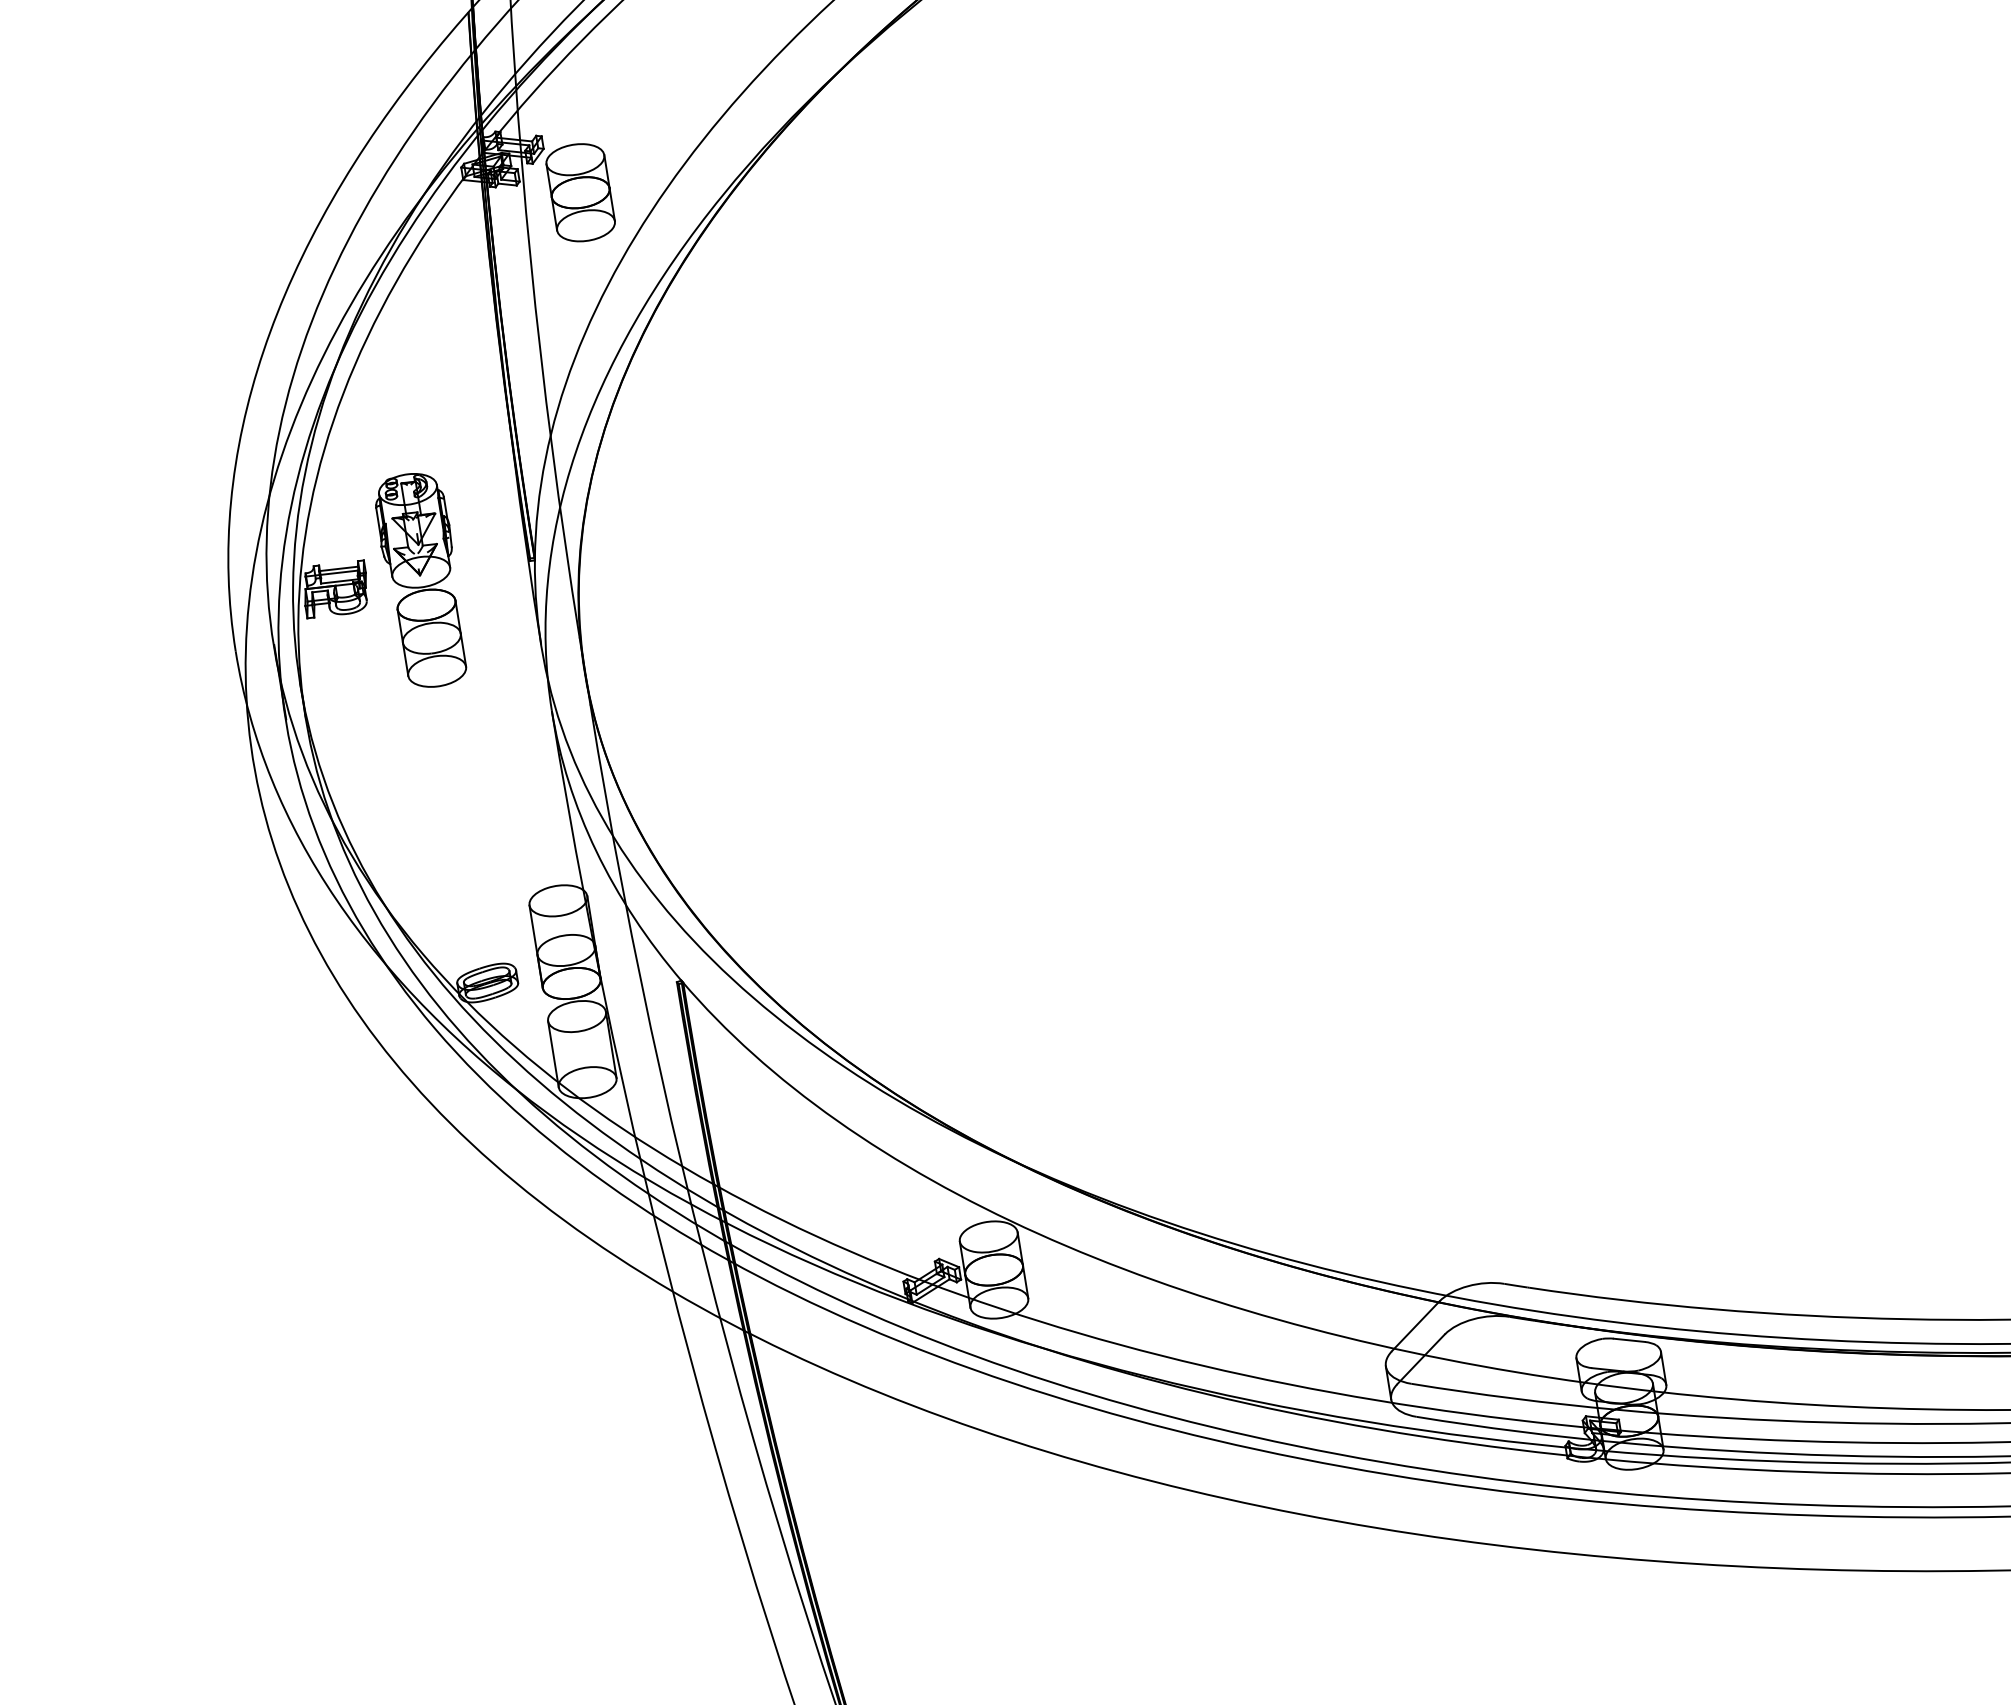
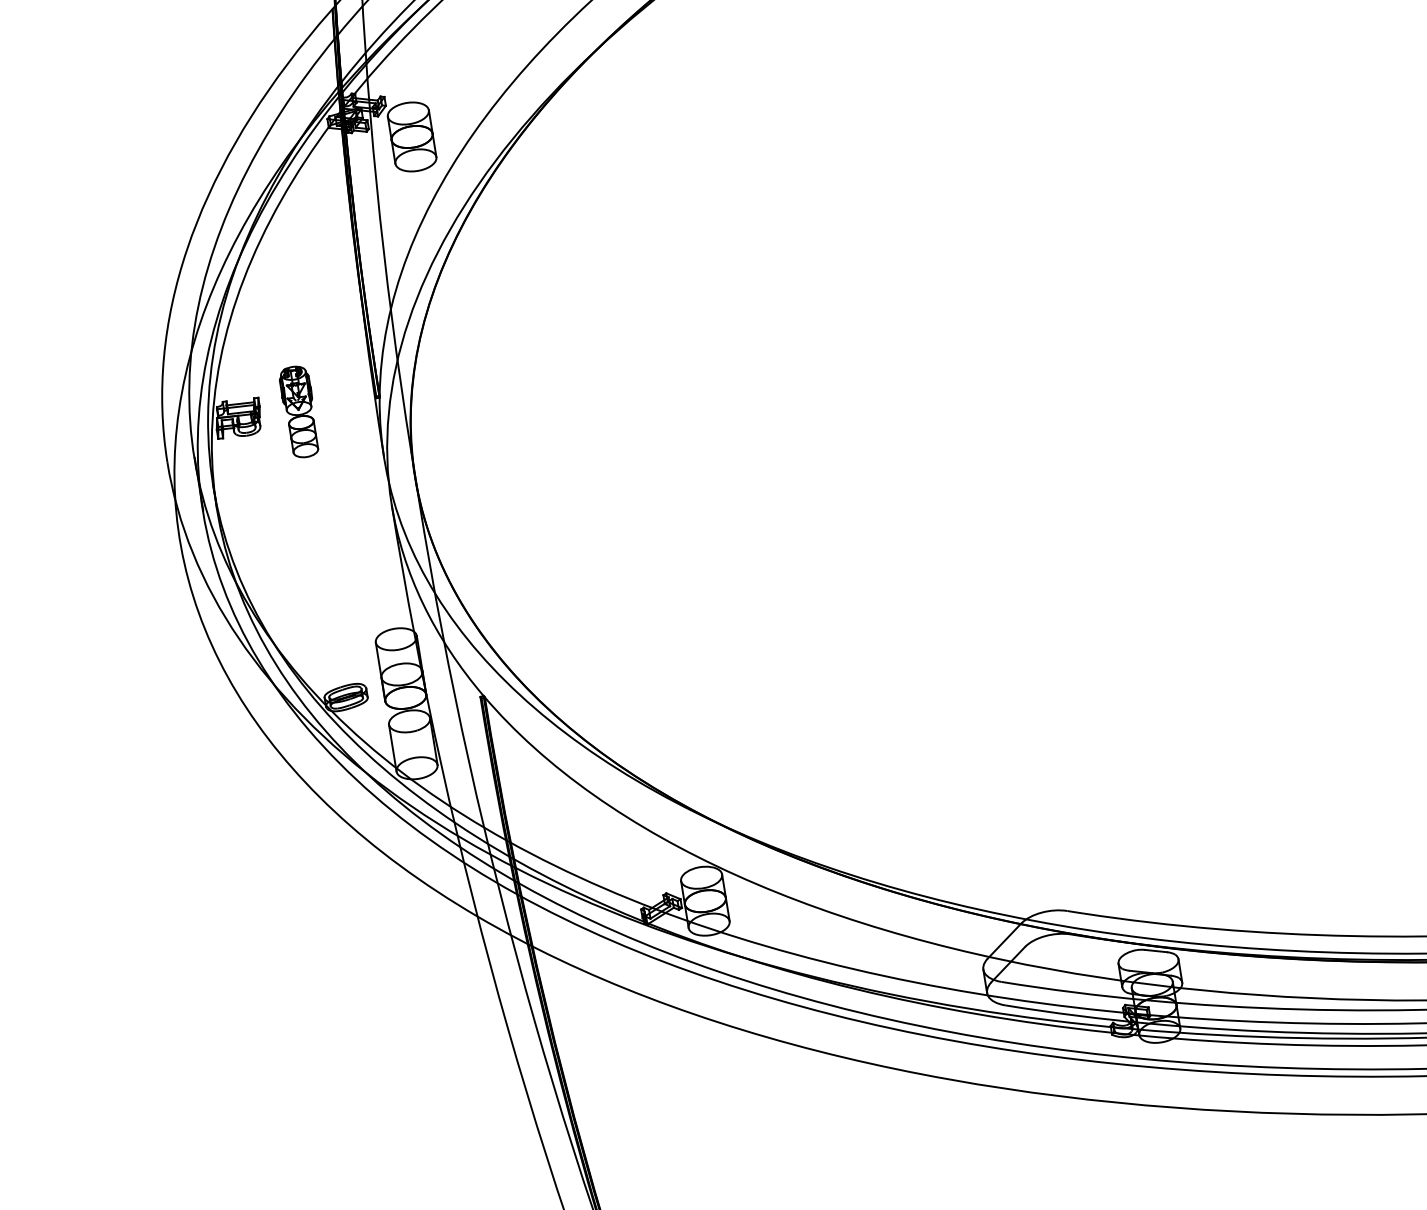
part: (421, 580) -> (299, 412), size x0.6

